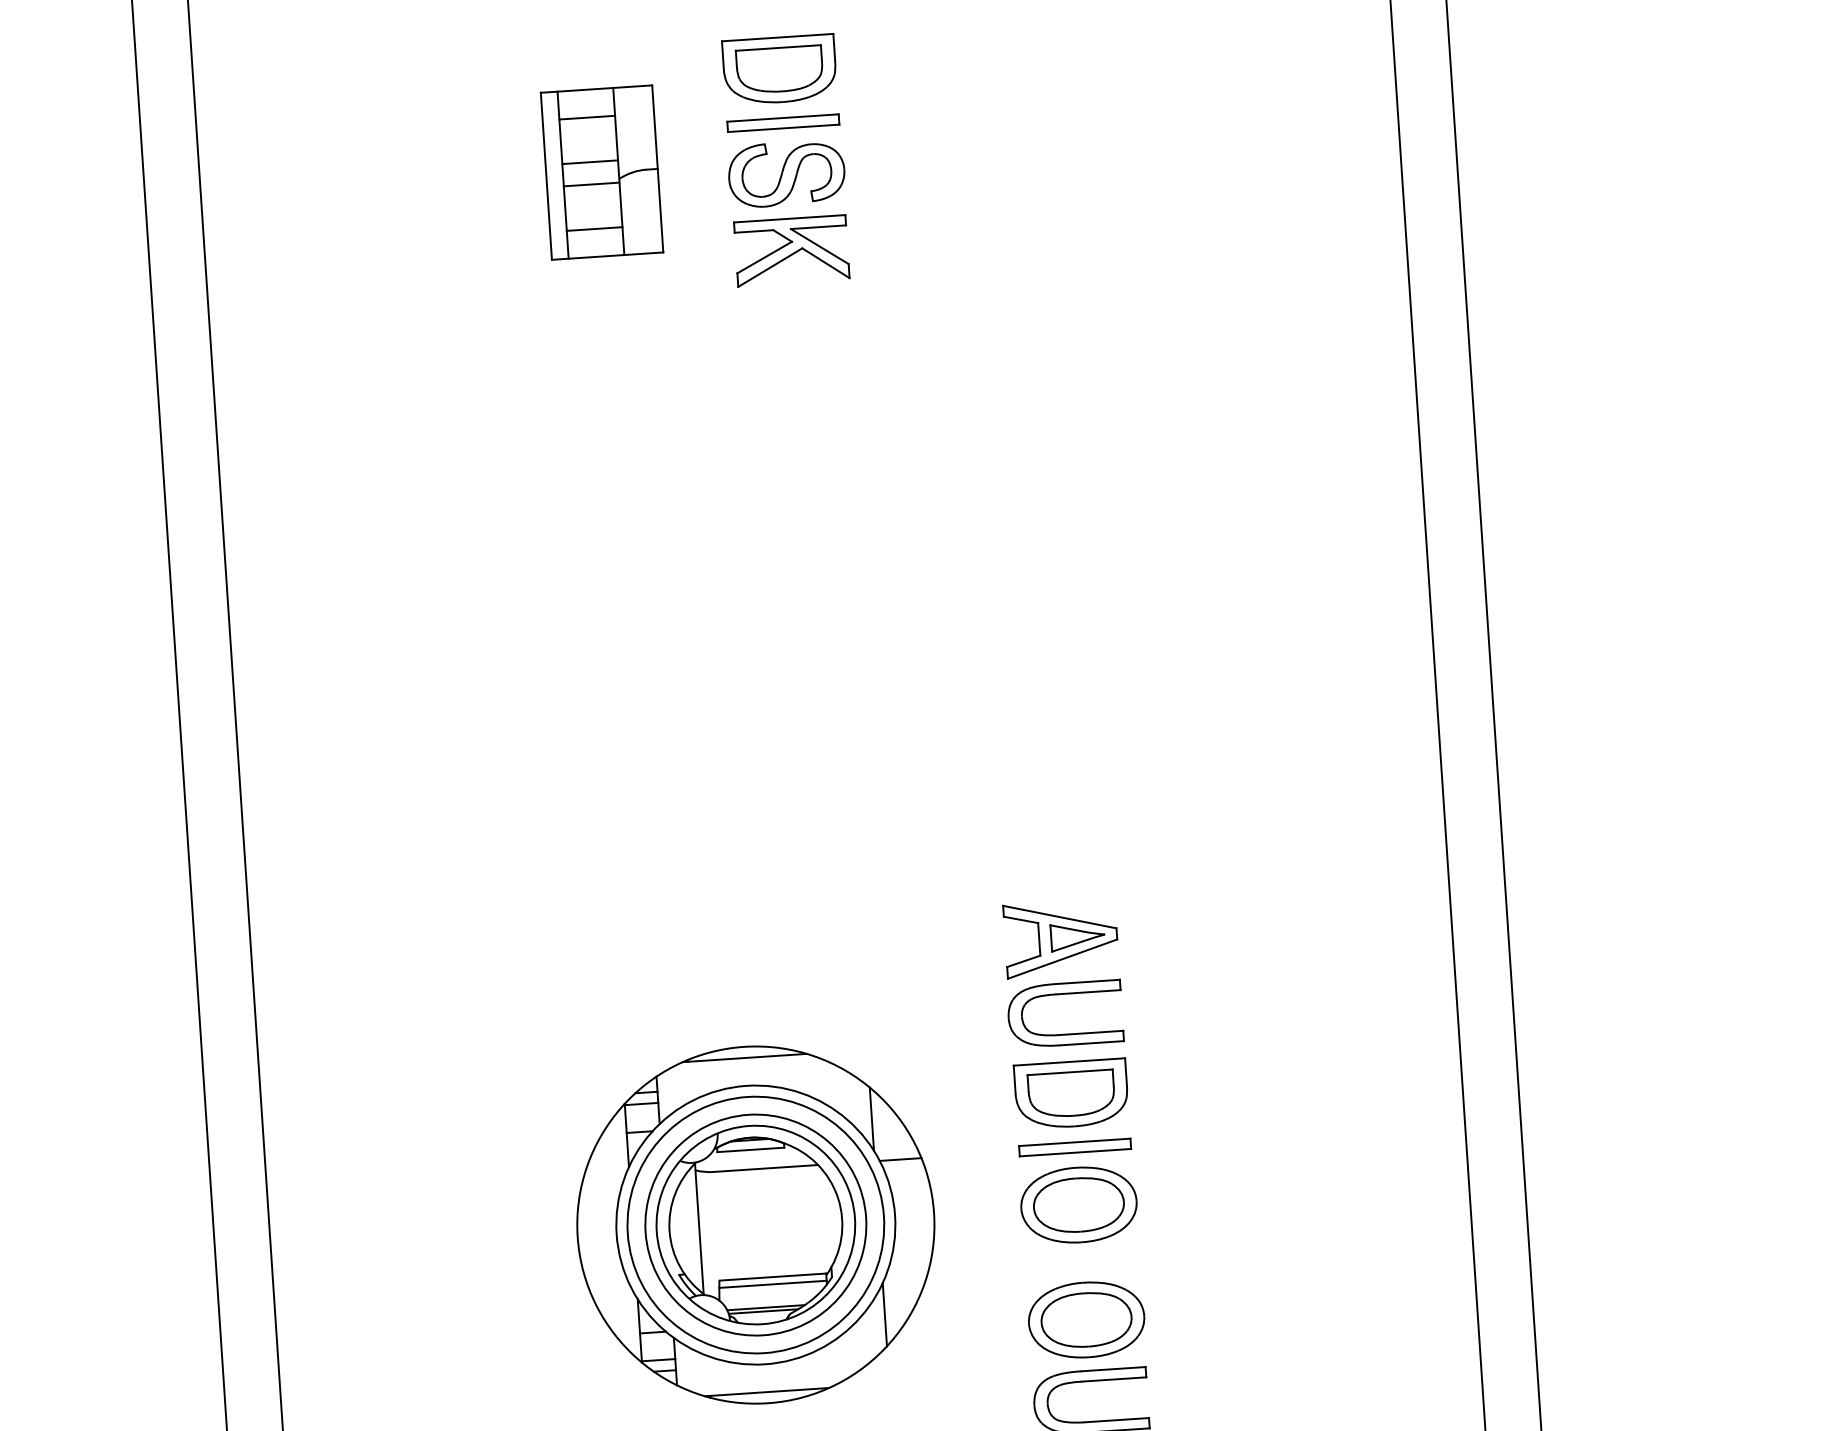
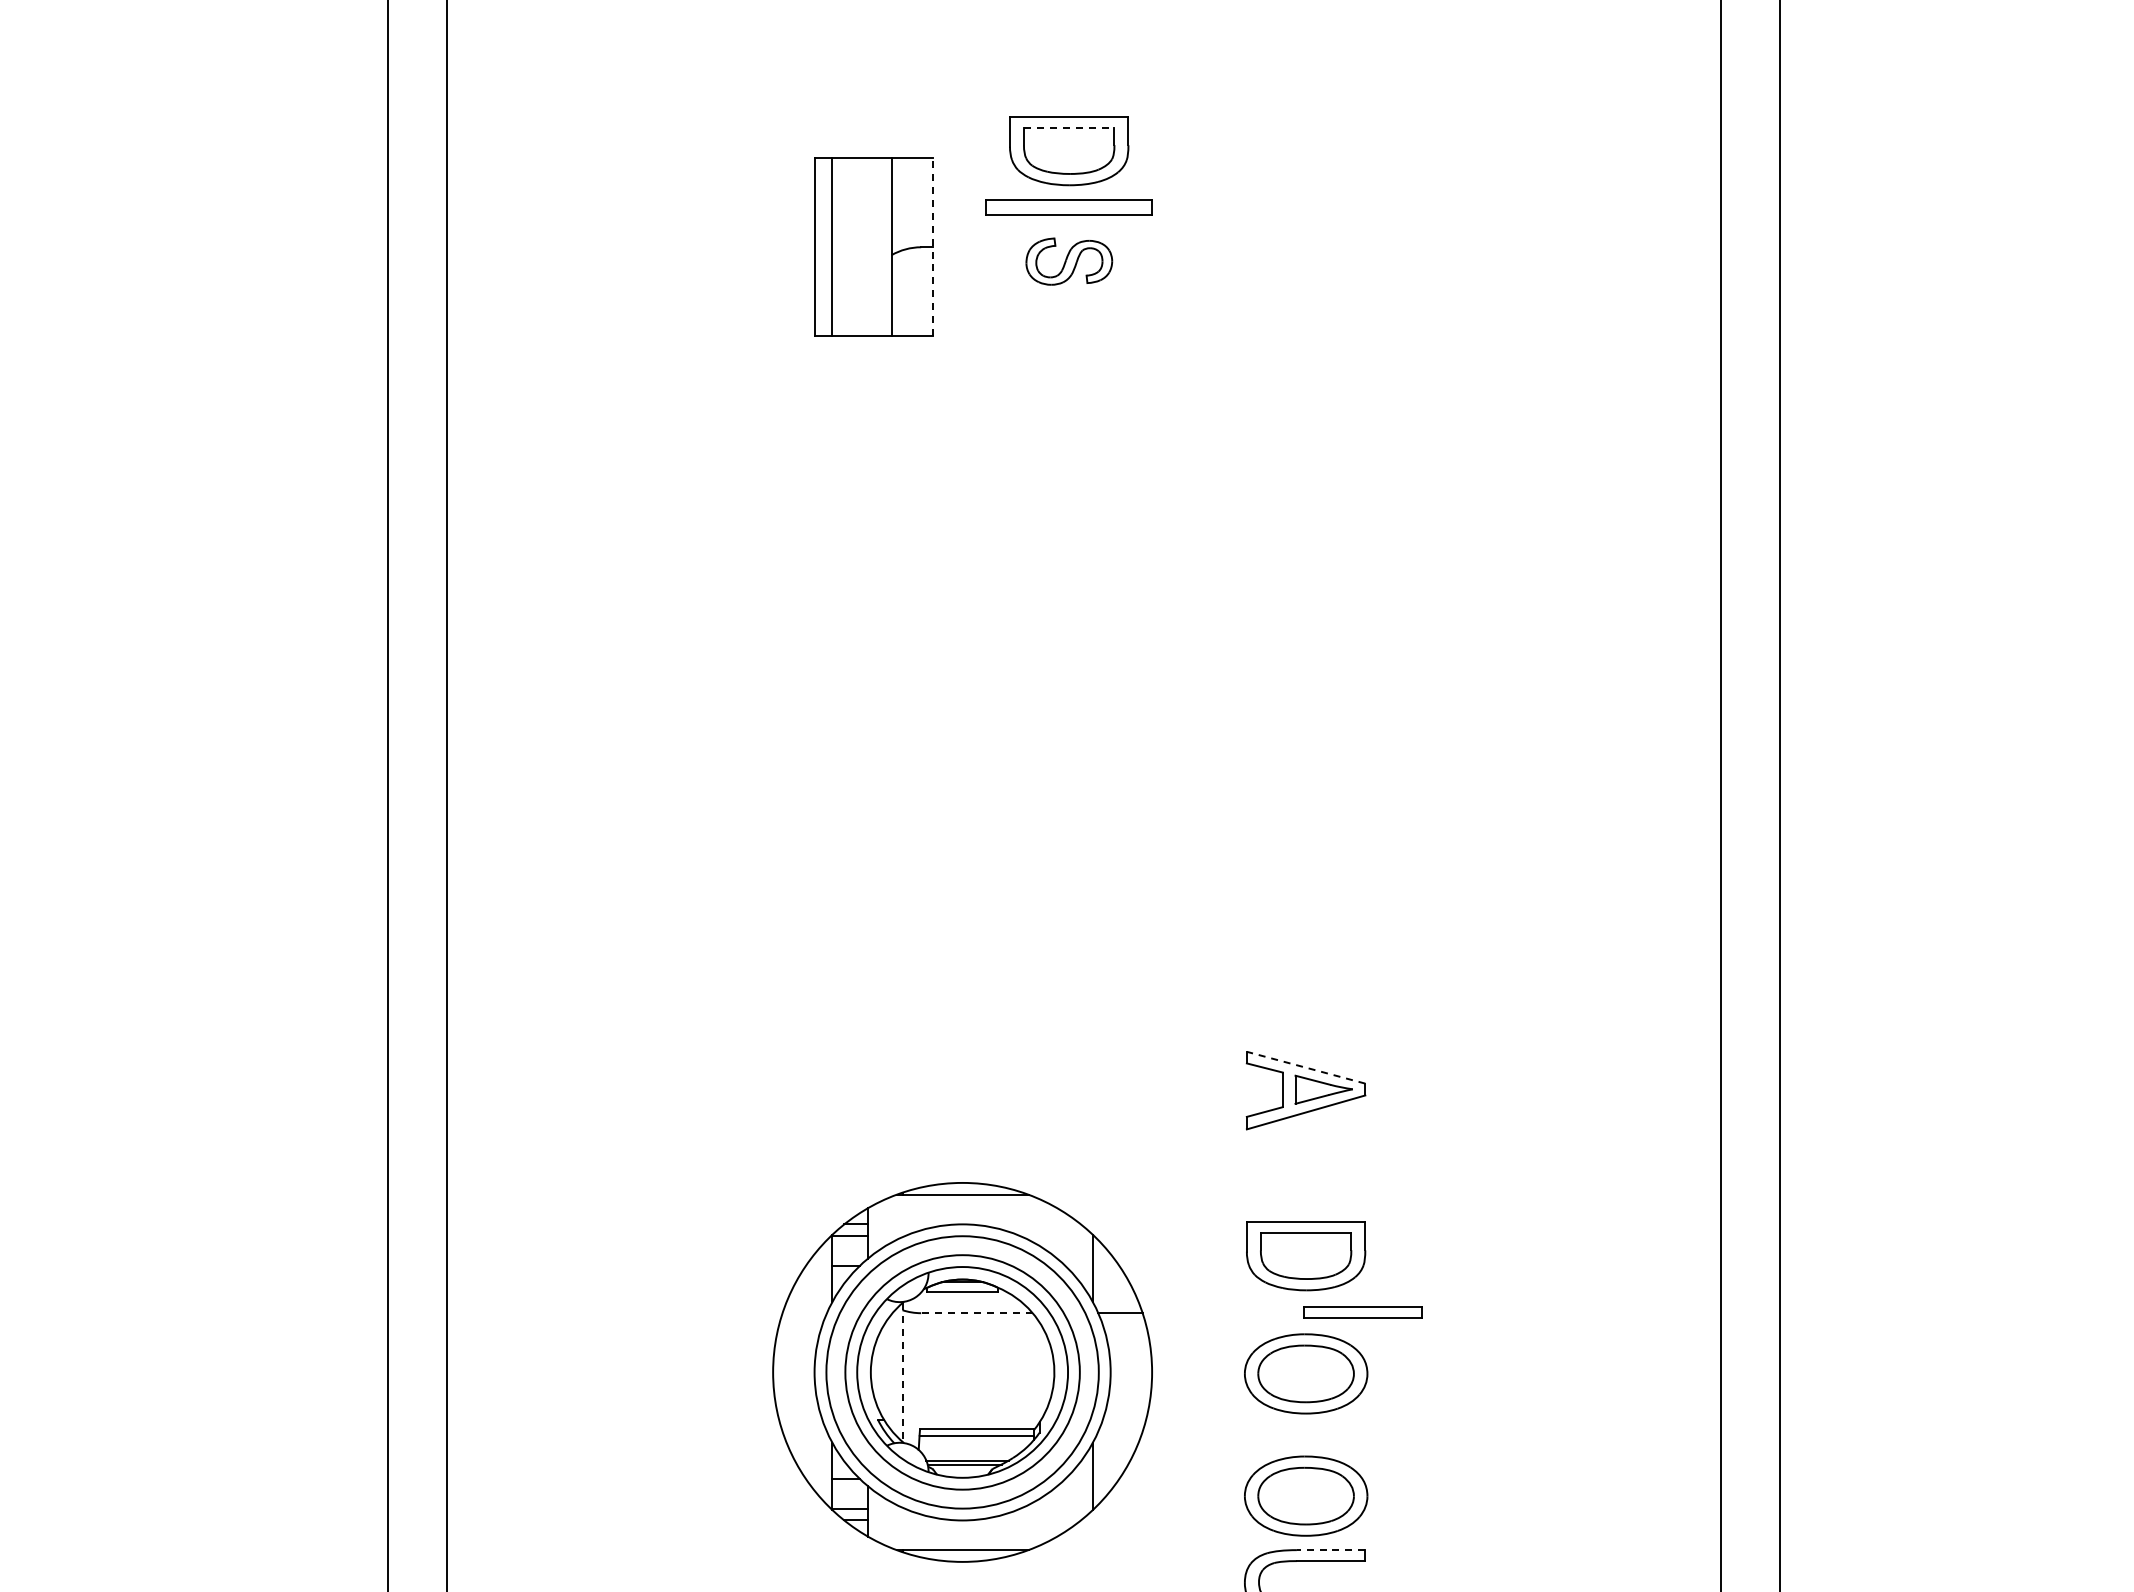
line: (778, 47) -> (1069, 127), solid -> dashed
line: (586, 118) -> (861, 188), removed
part: (782, 123) -> (1068, 207), size x1.4
line: (589, 162) -> (861, 235), removed
line: (658, 169) -> (933, 247), solid -> dashed
part: (786, 173) -> (1069, 261), size x0.7
line: (591, 184) -> (861, 259), removed
line: (594, 229) -> (861, 306), removed
part: (792, 250) -> (1069, 343), removed
line: (1059, 916) -> (1305, 1067), solid -> dashed
part: (1063, 994) -> (1304, 1149), removed
part: (1074, 1147) -> (1362, 1312), moved
line: (765, 1168) -> (976, 1313), solid -> dashed
line: (699, 1228) -> (902, 1372), solid -> dashed
line: (1112, 1369) -> (1330, 1550), solid -> dashed

